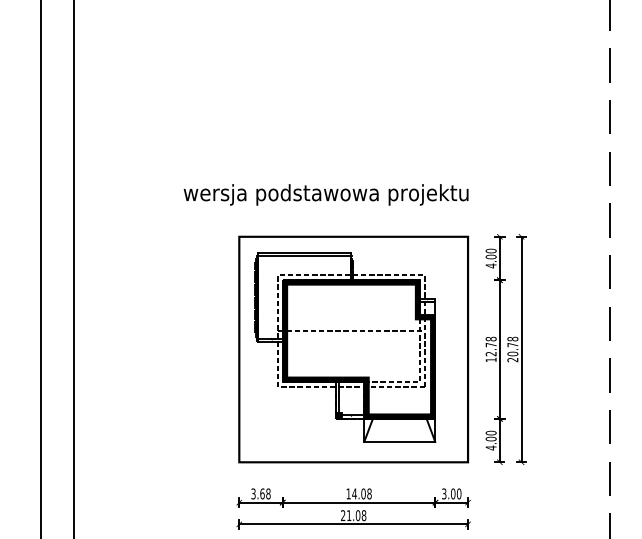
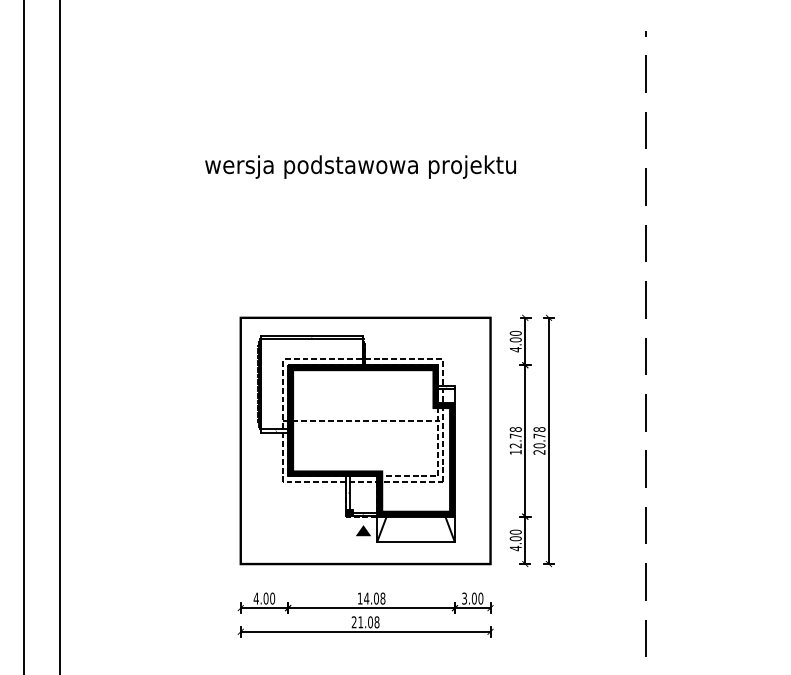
text: (326, 194) -> (360, 166), moved
fill: (351, 431) -> (363, 530), added
text: (261, 493) -> (264, 598), 3.68 -> 4.00

